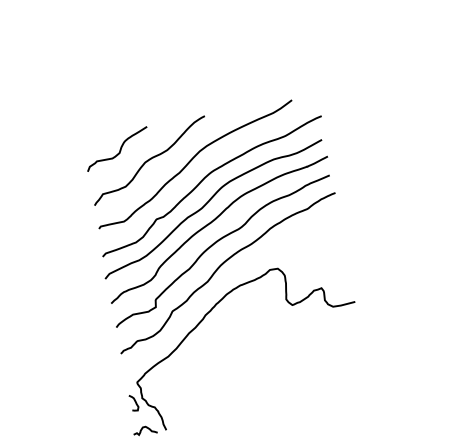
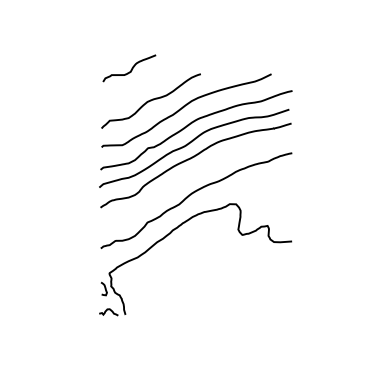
curve: (118, 150) -> (130, 69), moved
curve: (217, 243) -> (192, 175), removed

